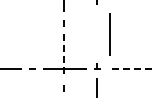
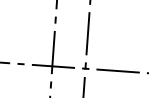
line: (109, 34) -> (87, 33), moved
line: (64, 55) -> (53, 52), dashed -> solid
line: (129, 69) -> (117, 71), dashed -> solid

